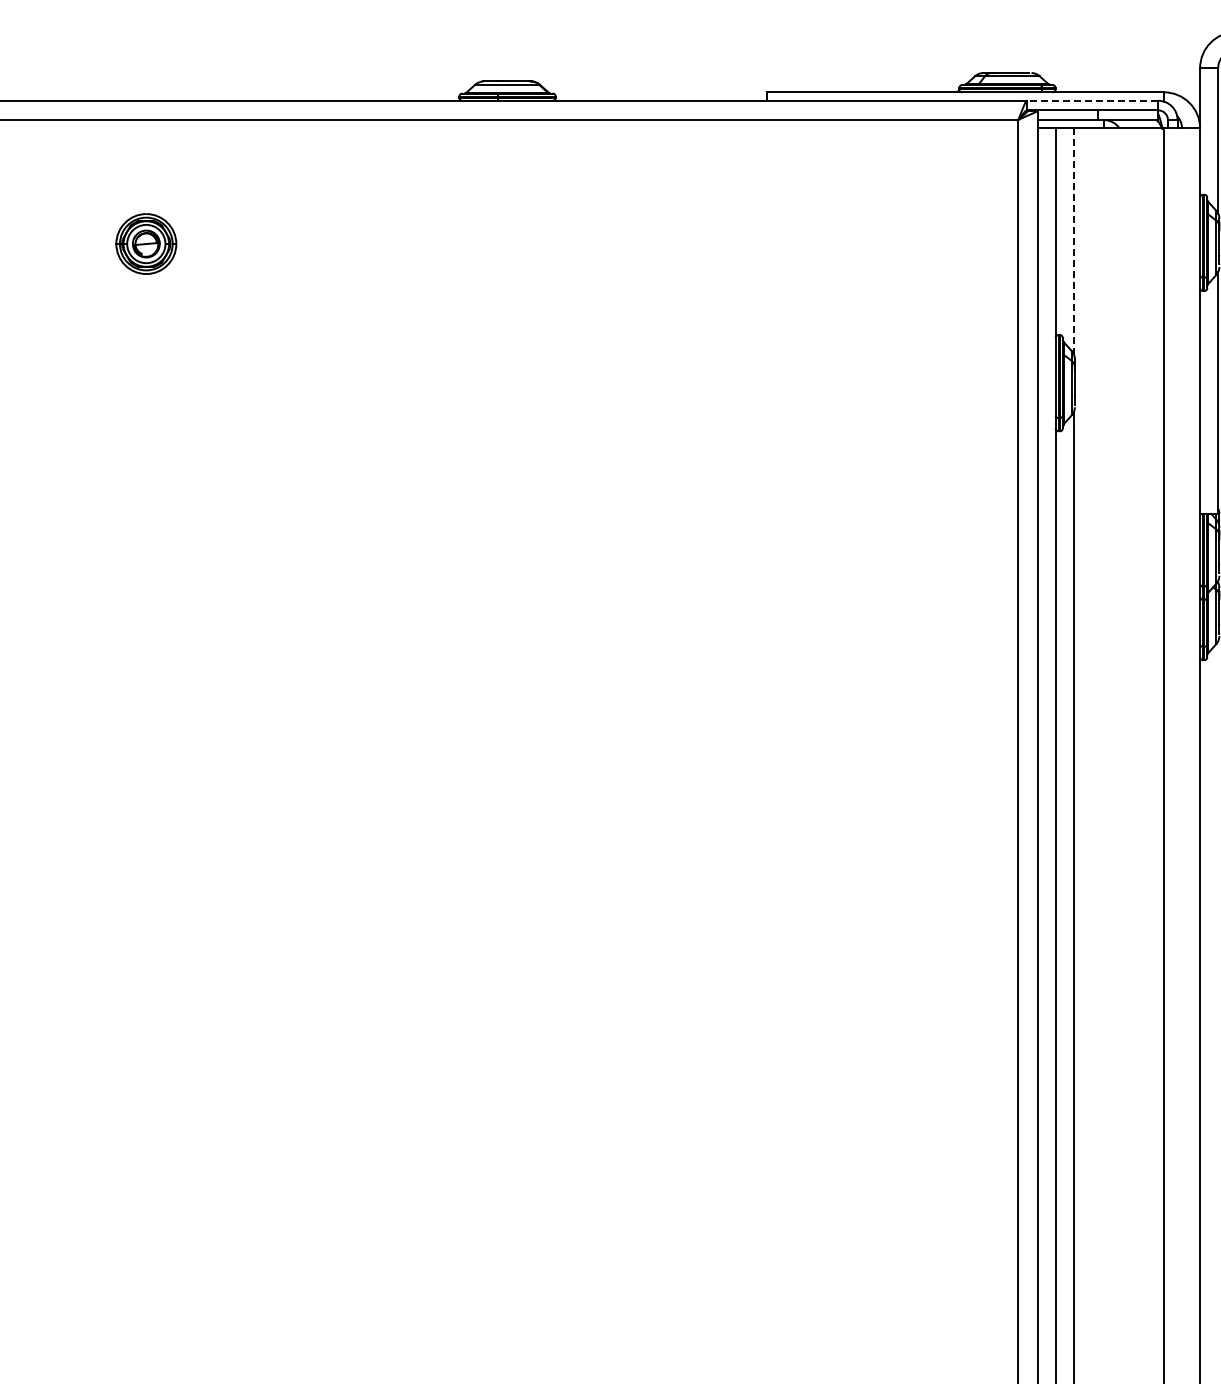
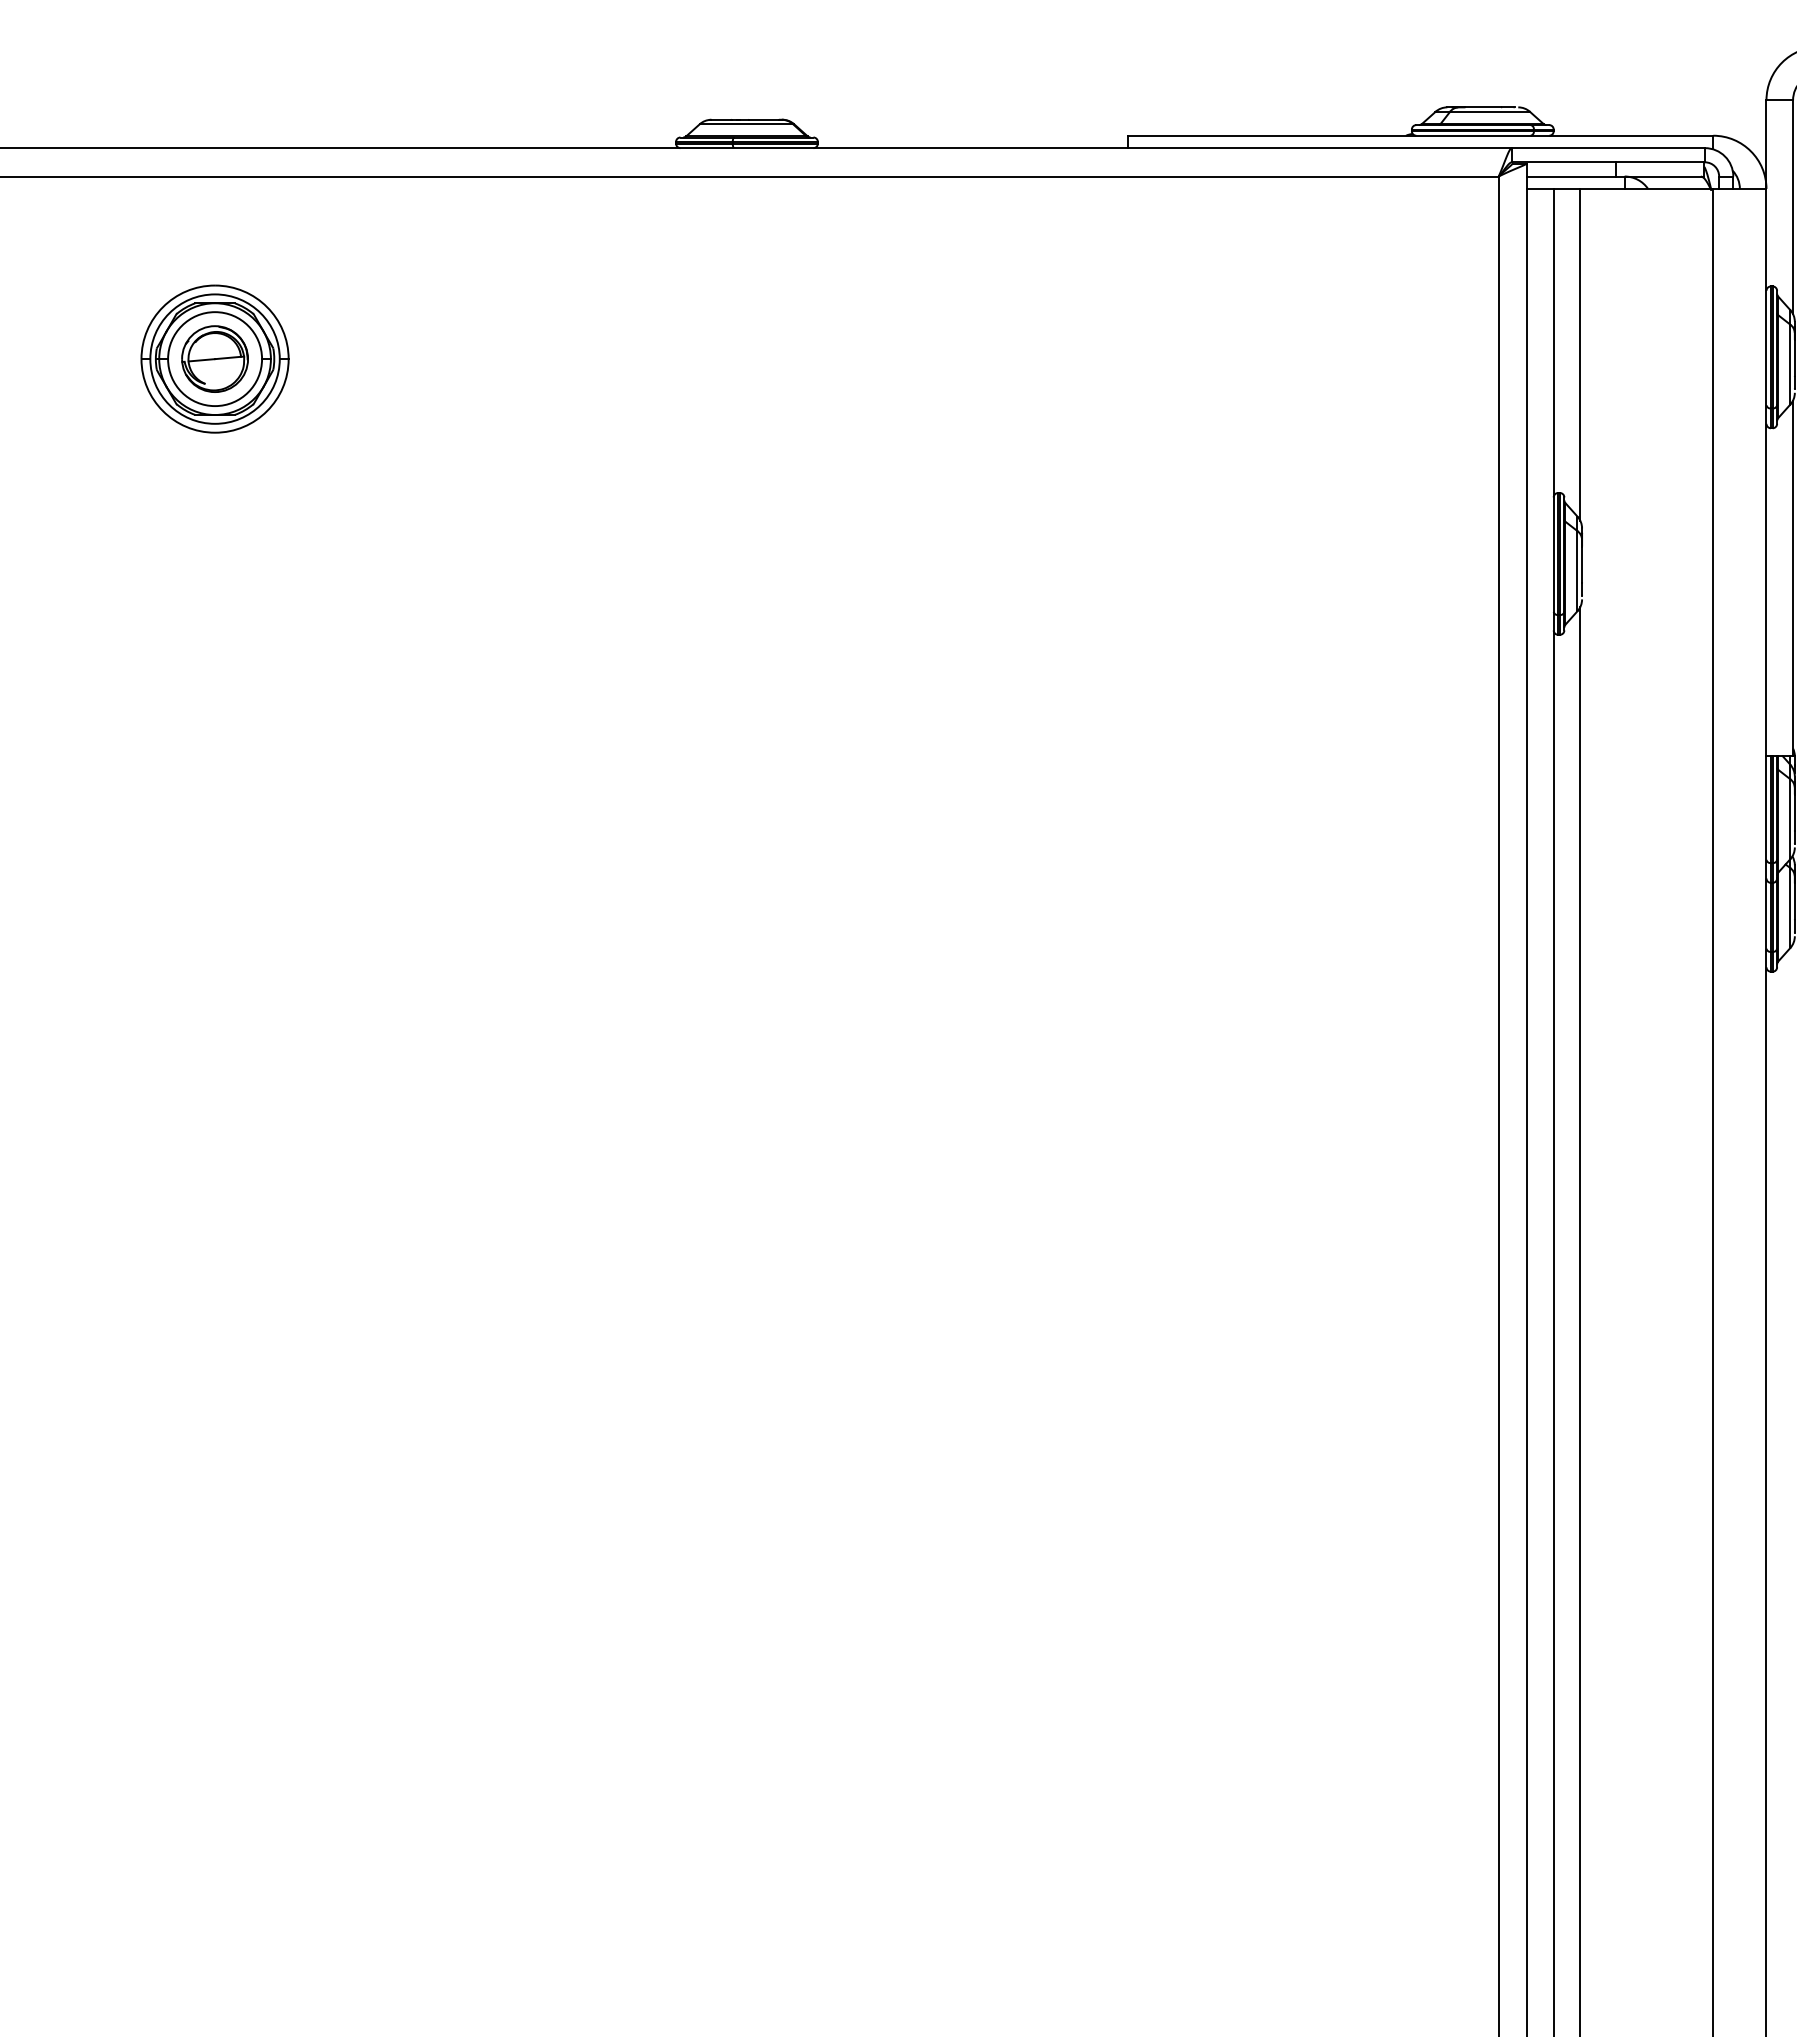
line: (1092, 100) -> (1608, 147), dashed -> solid
line: (1073, 241) -> (1580, 355), dashed -> solid
part: (146, 243) -> (215, 358), size x1.67

